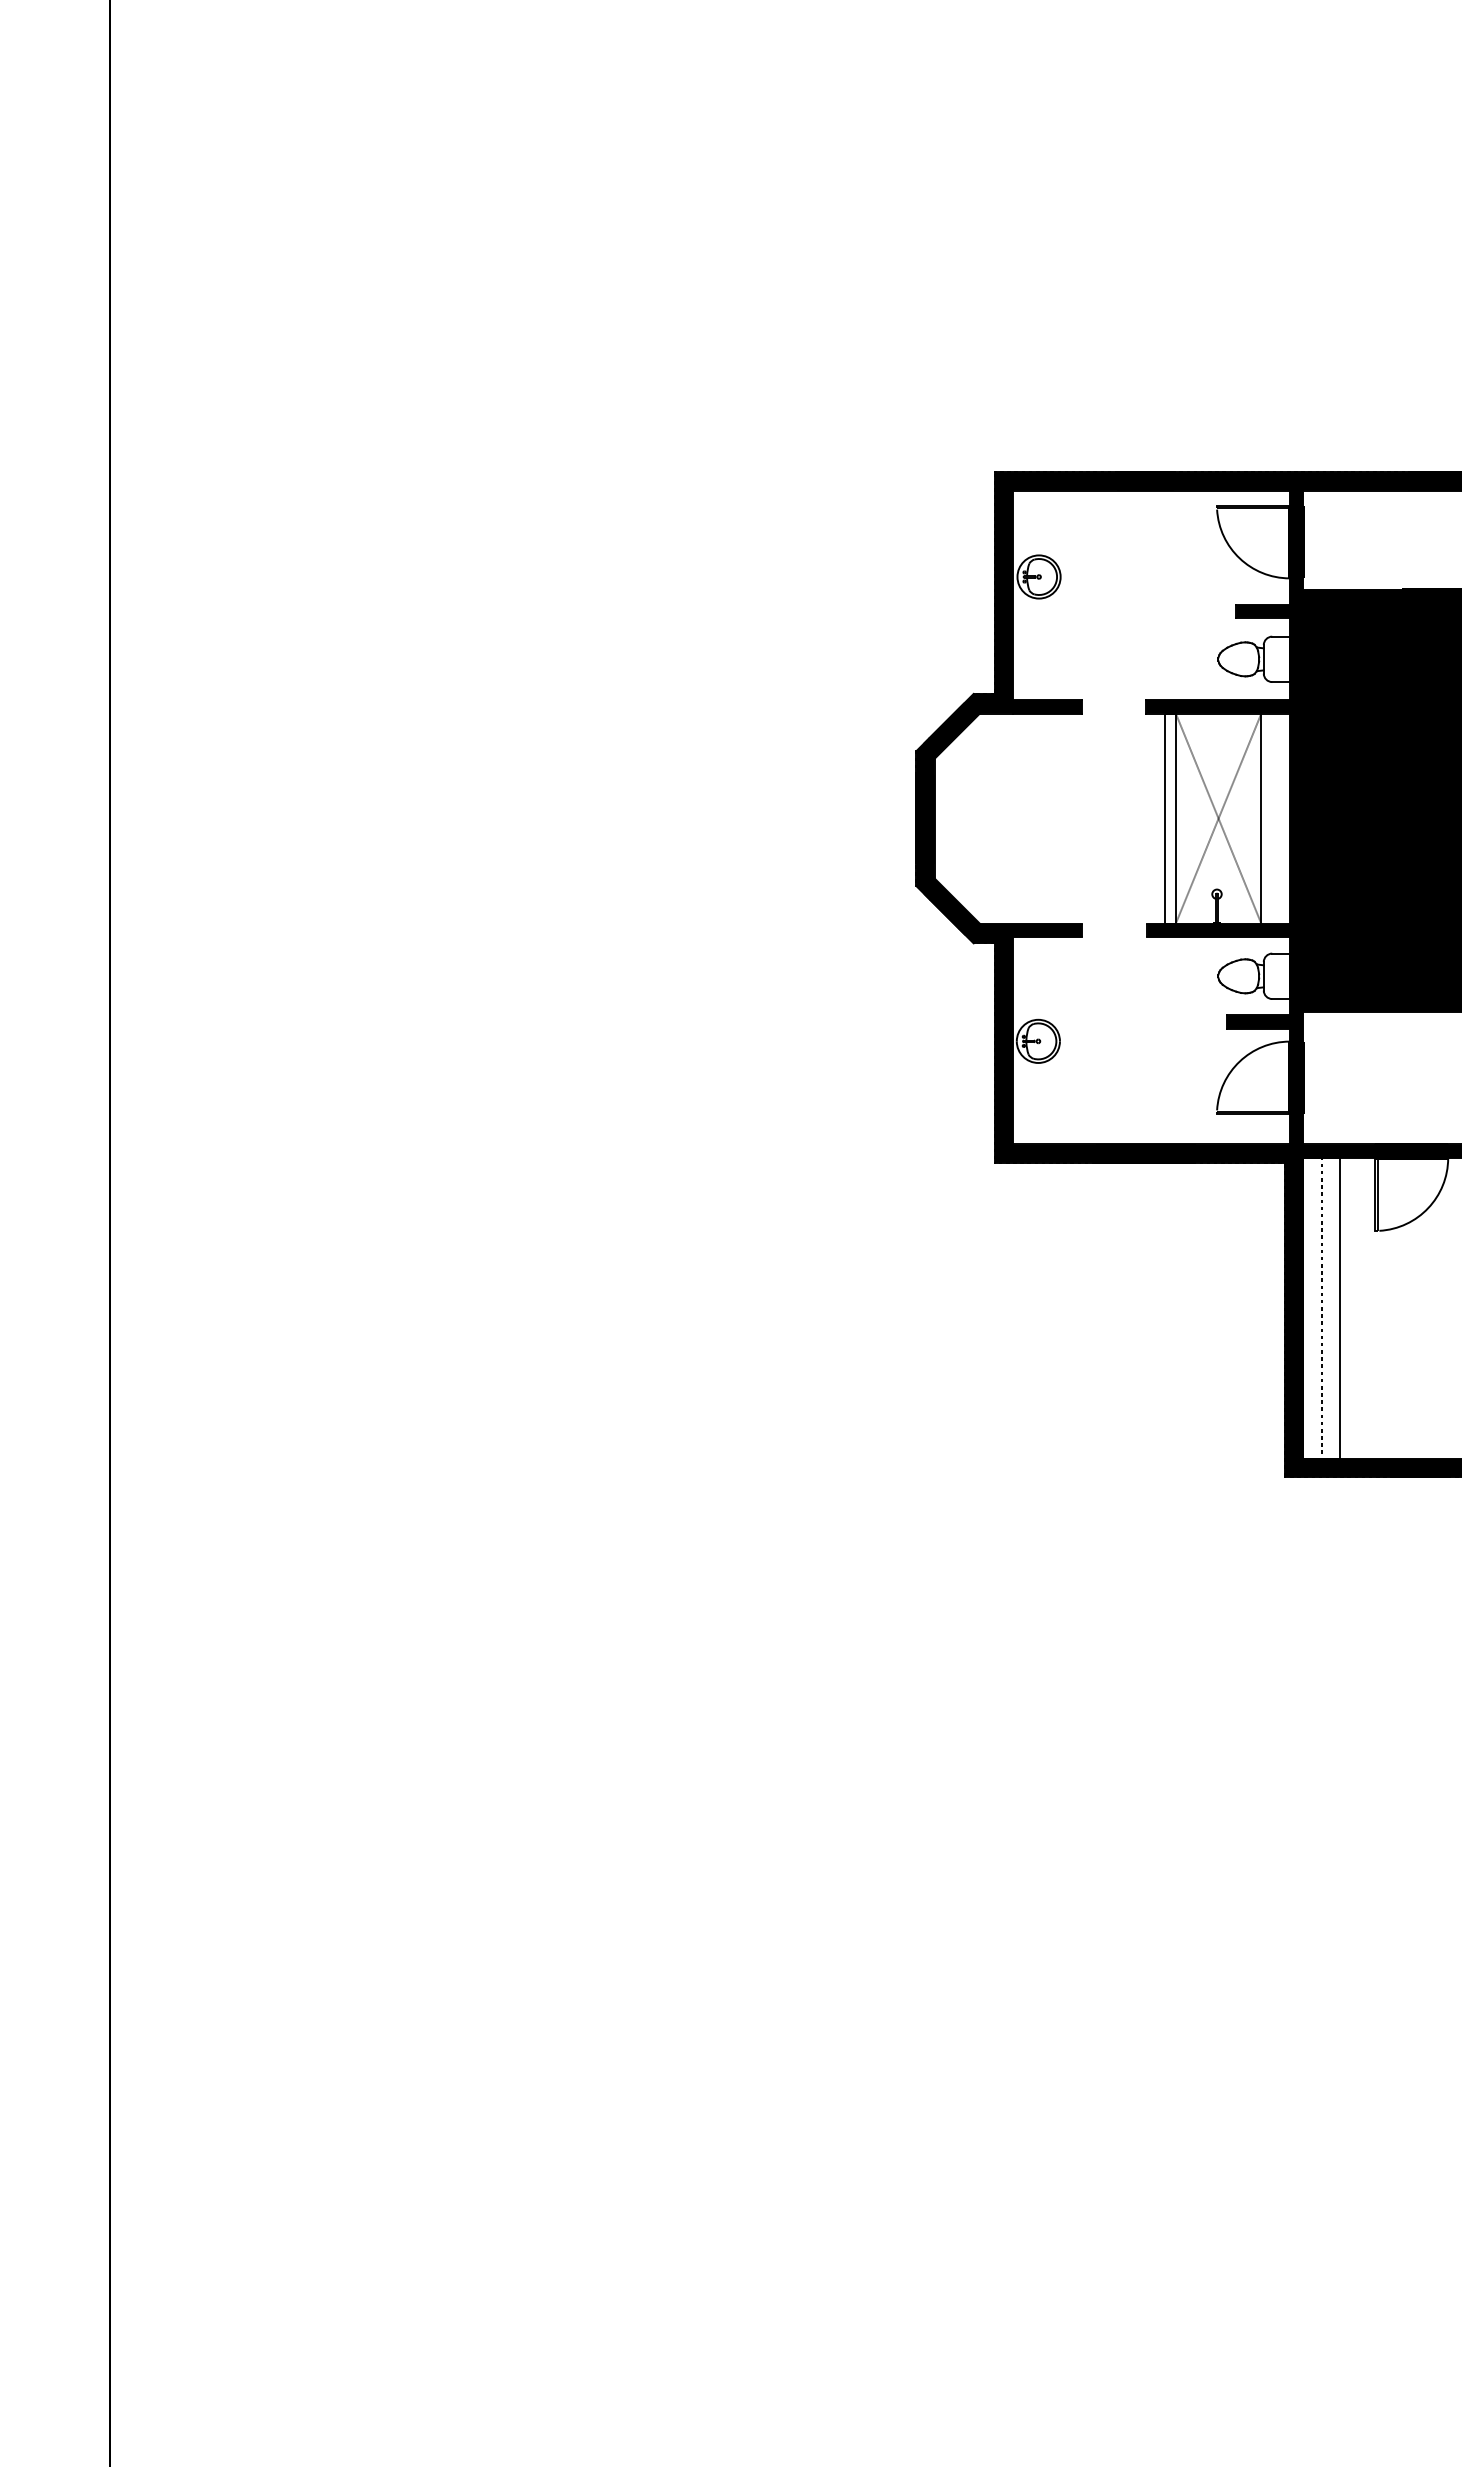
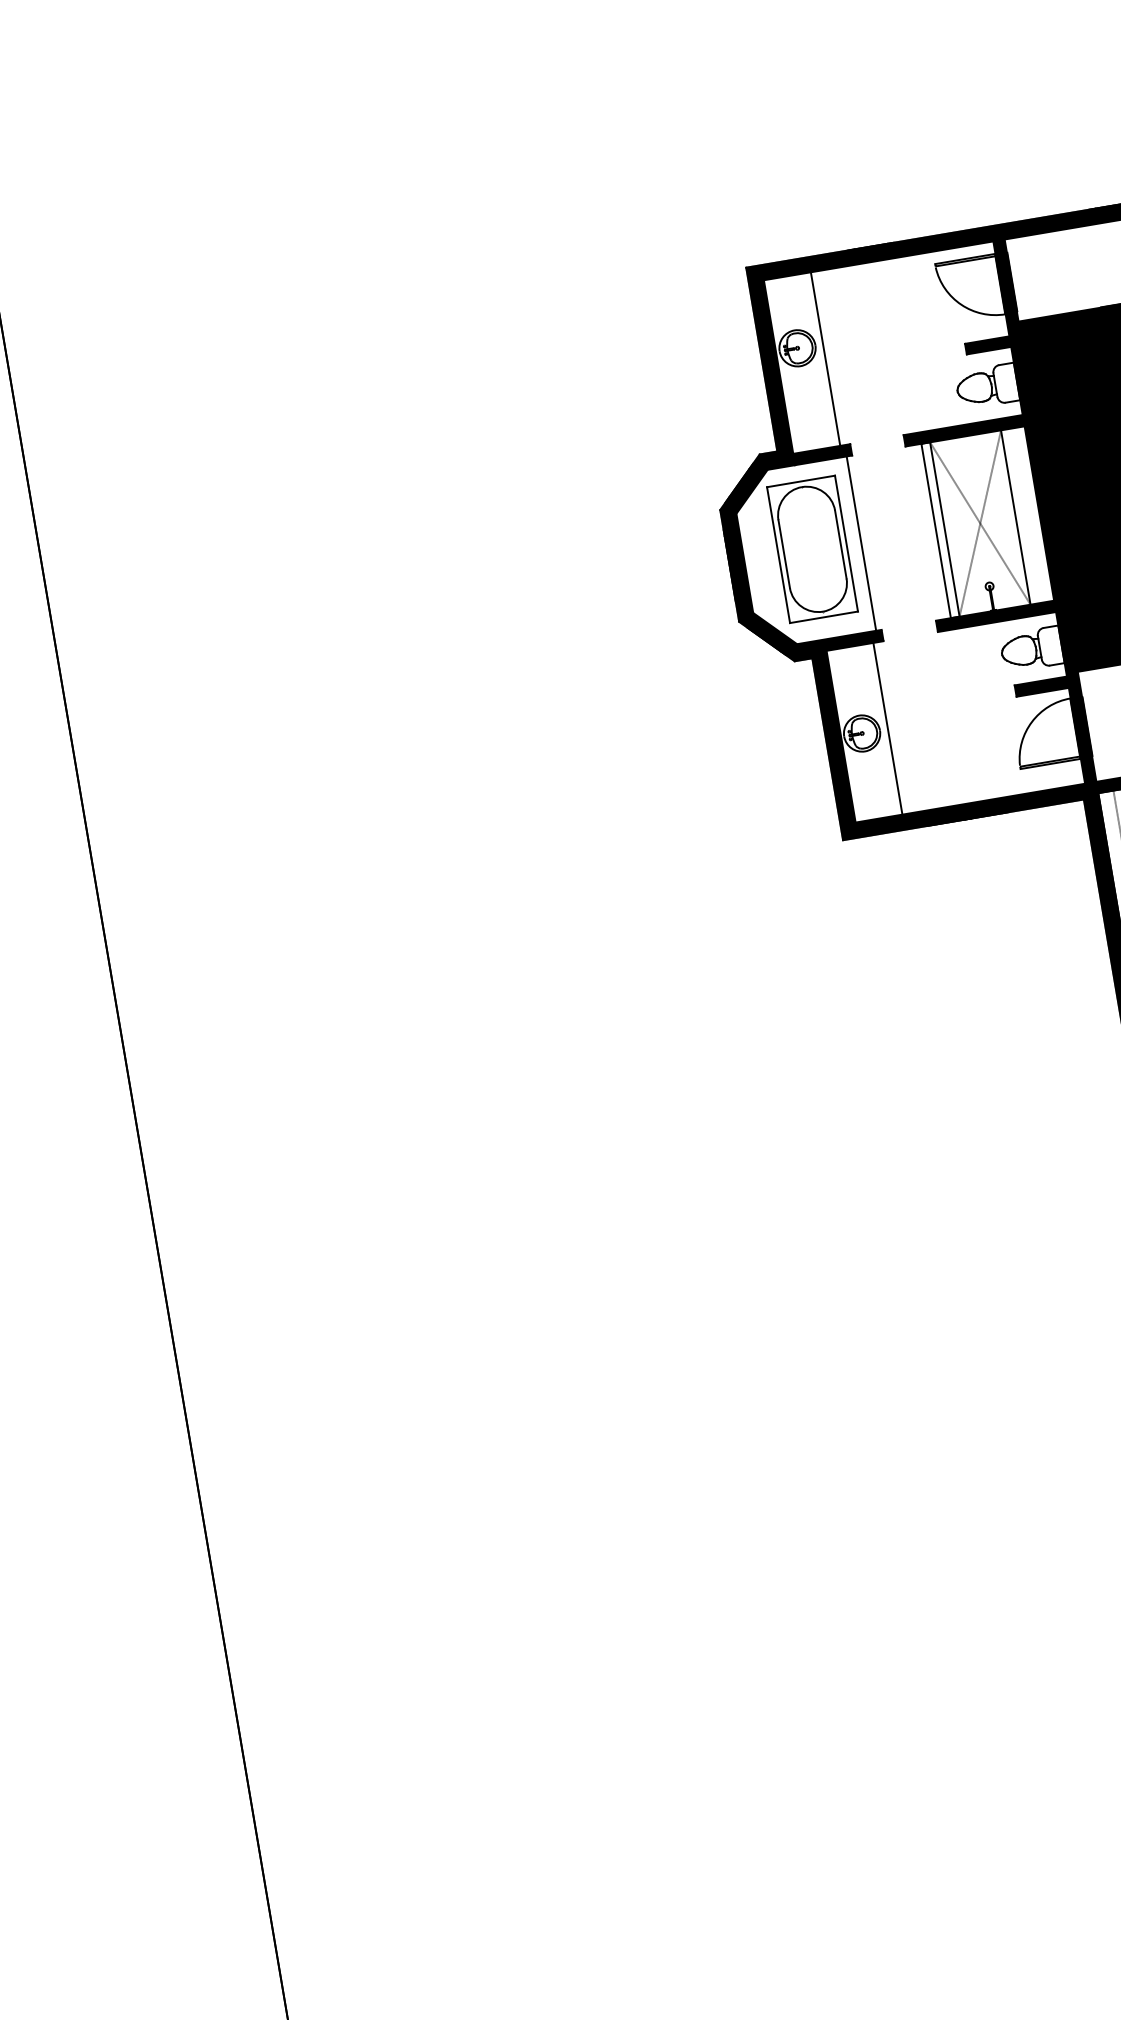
line: (1069, 594) -> (825, 358), added
part: (1016, 815) -> (812, 549), added
line: (1075, 818) -> (861, 543), added
line: (1069, 1040) -> (887, 728), added

